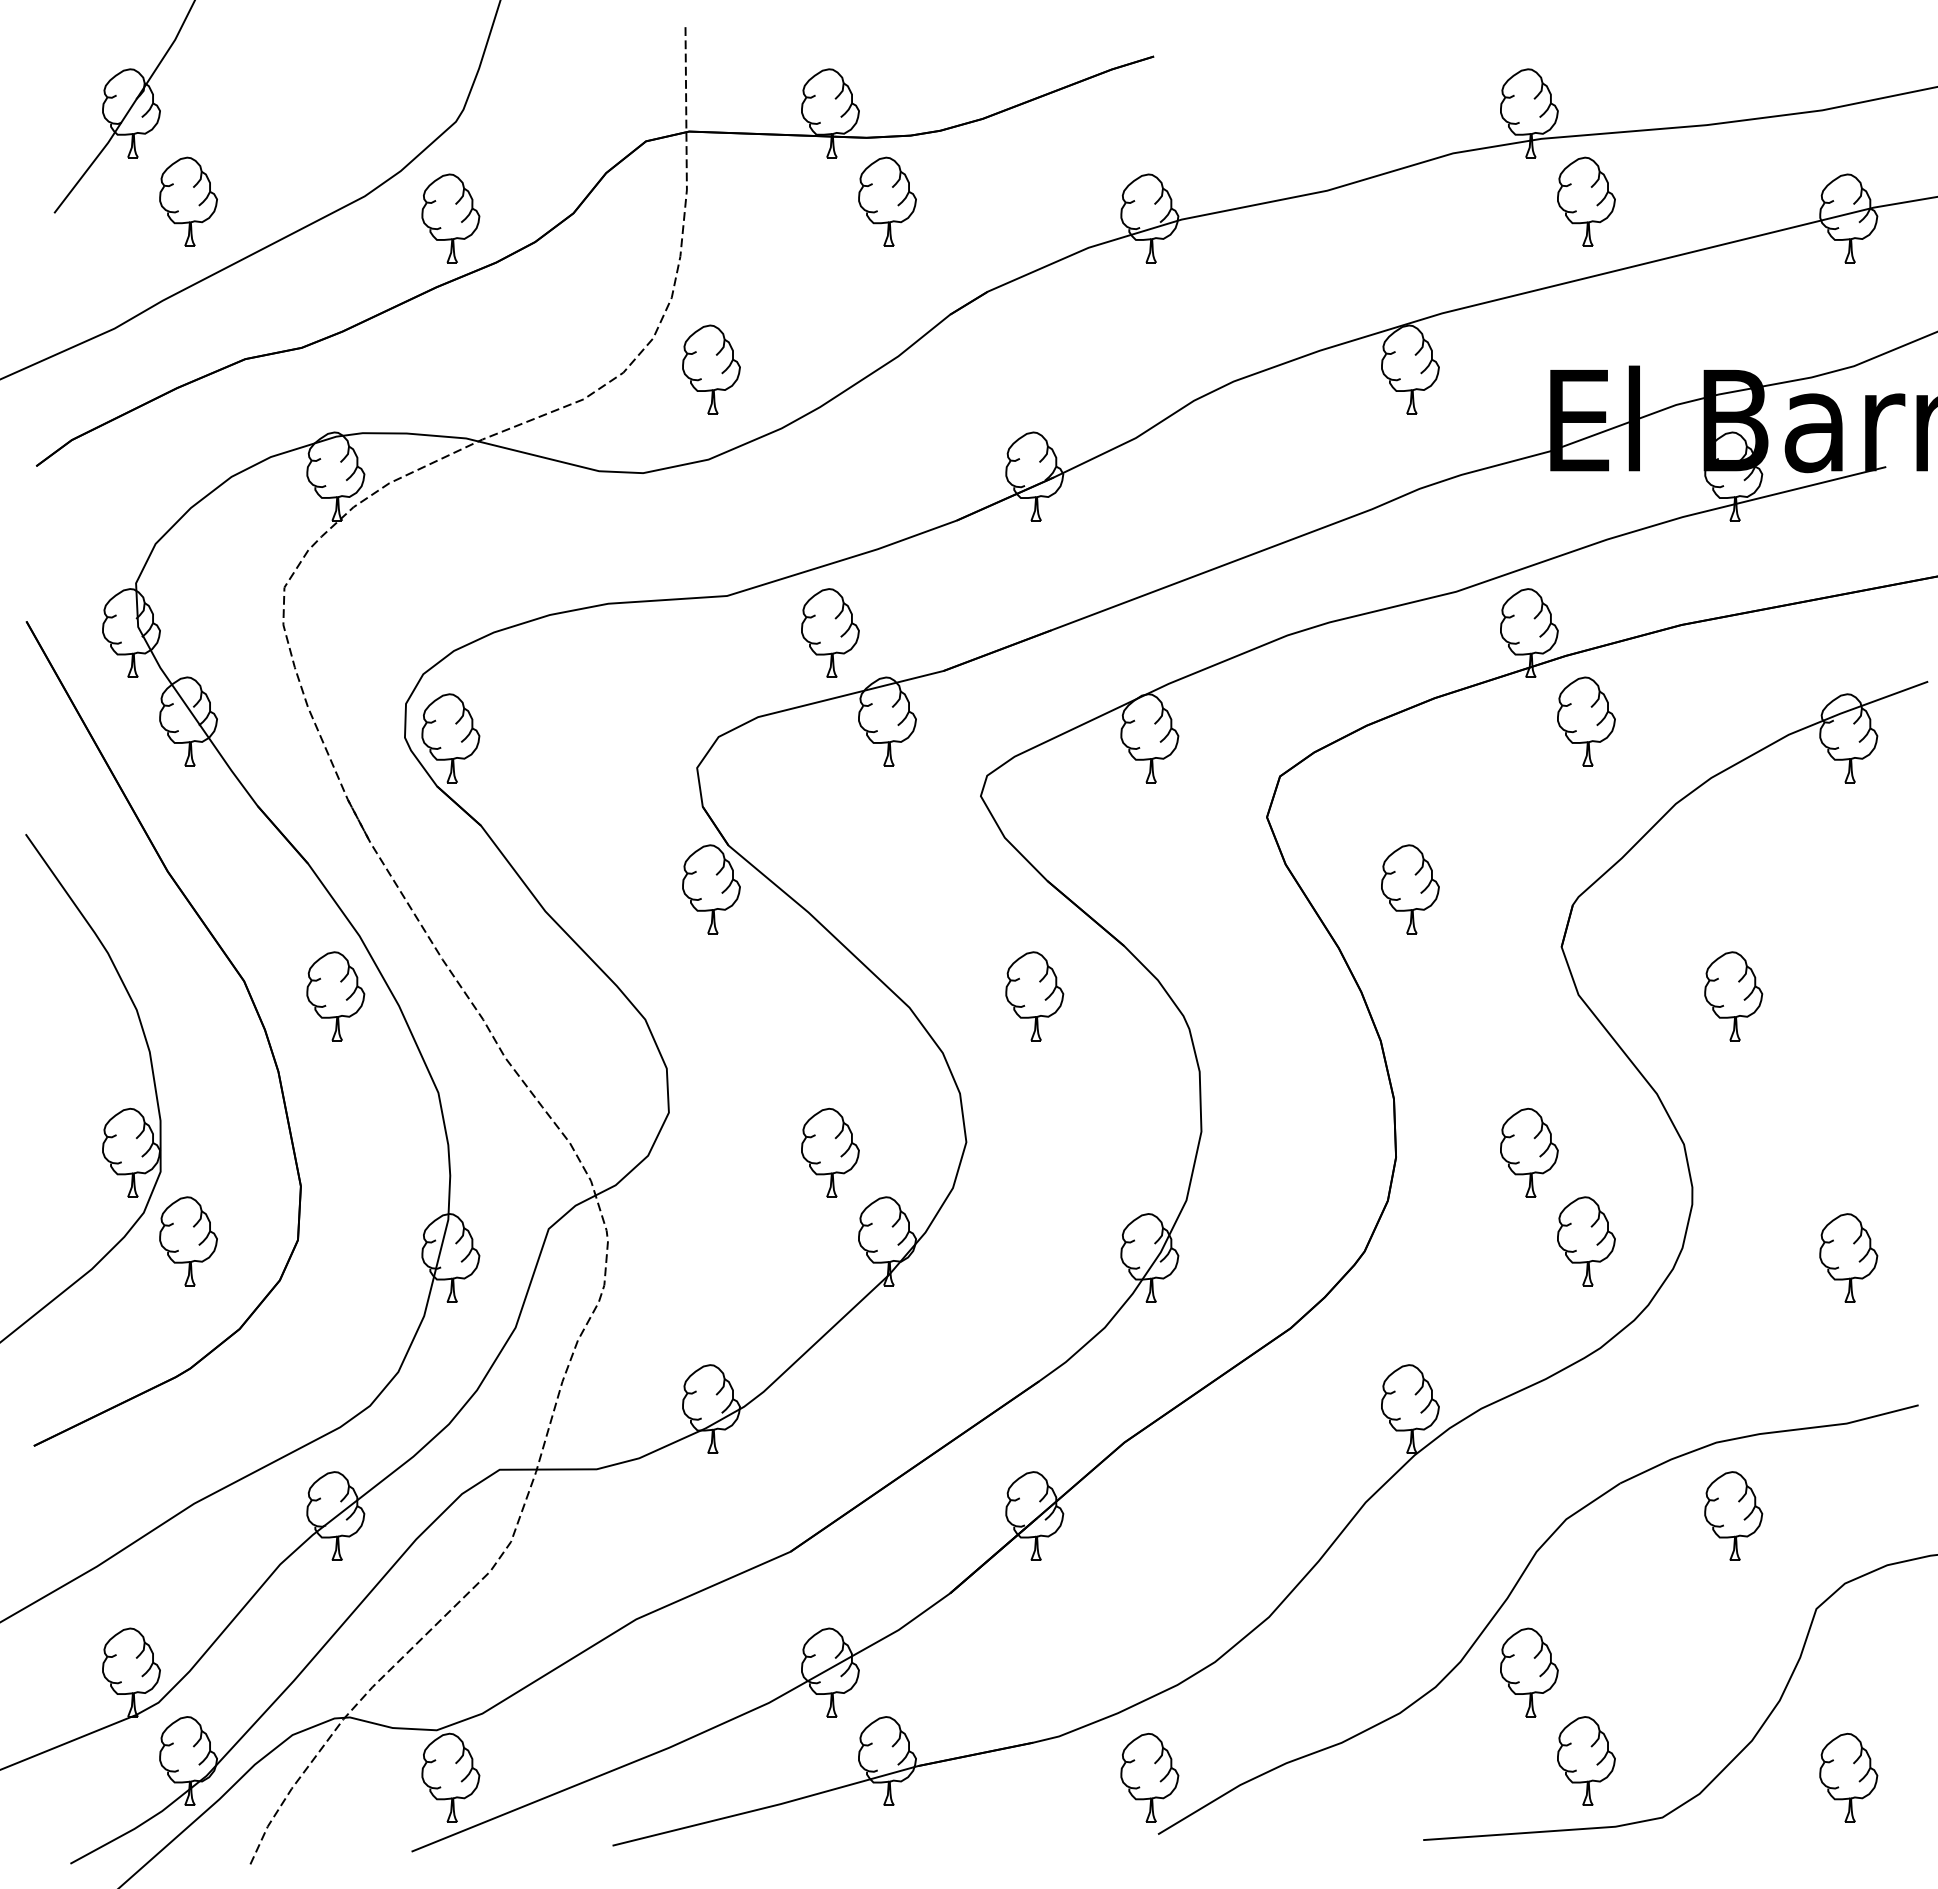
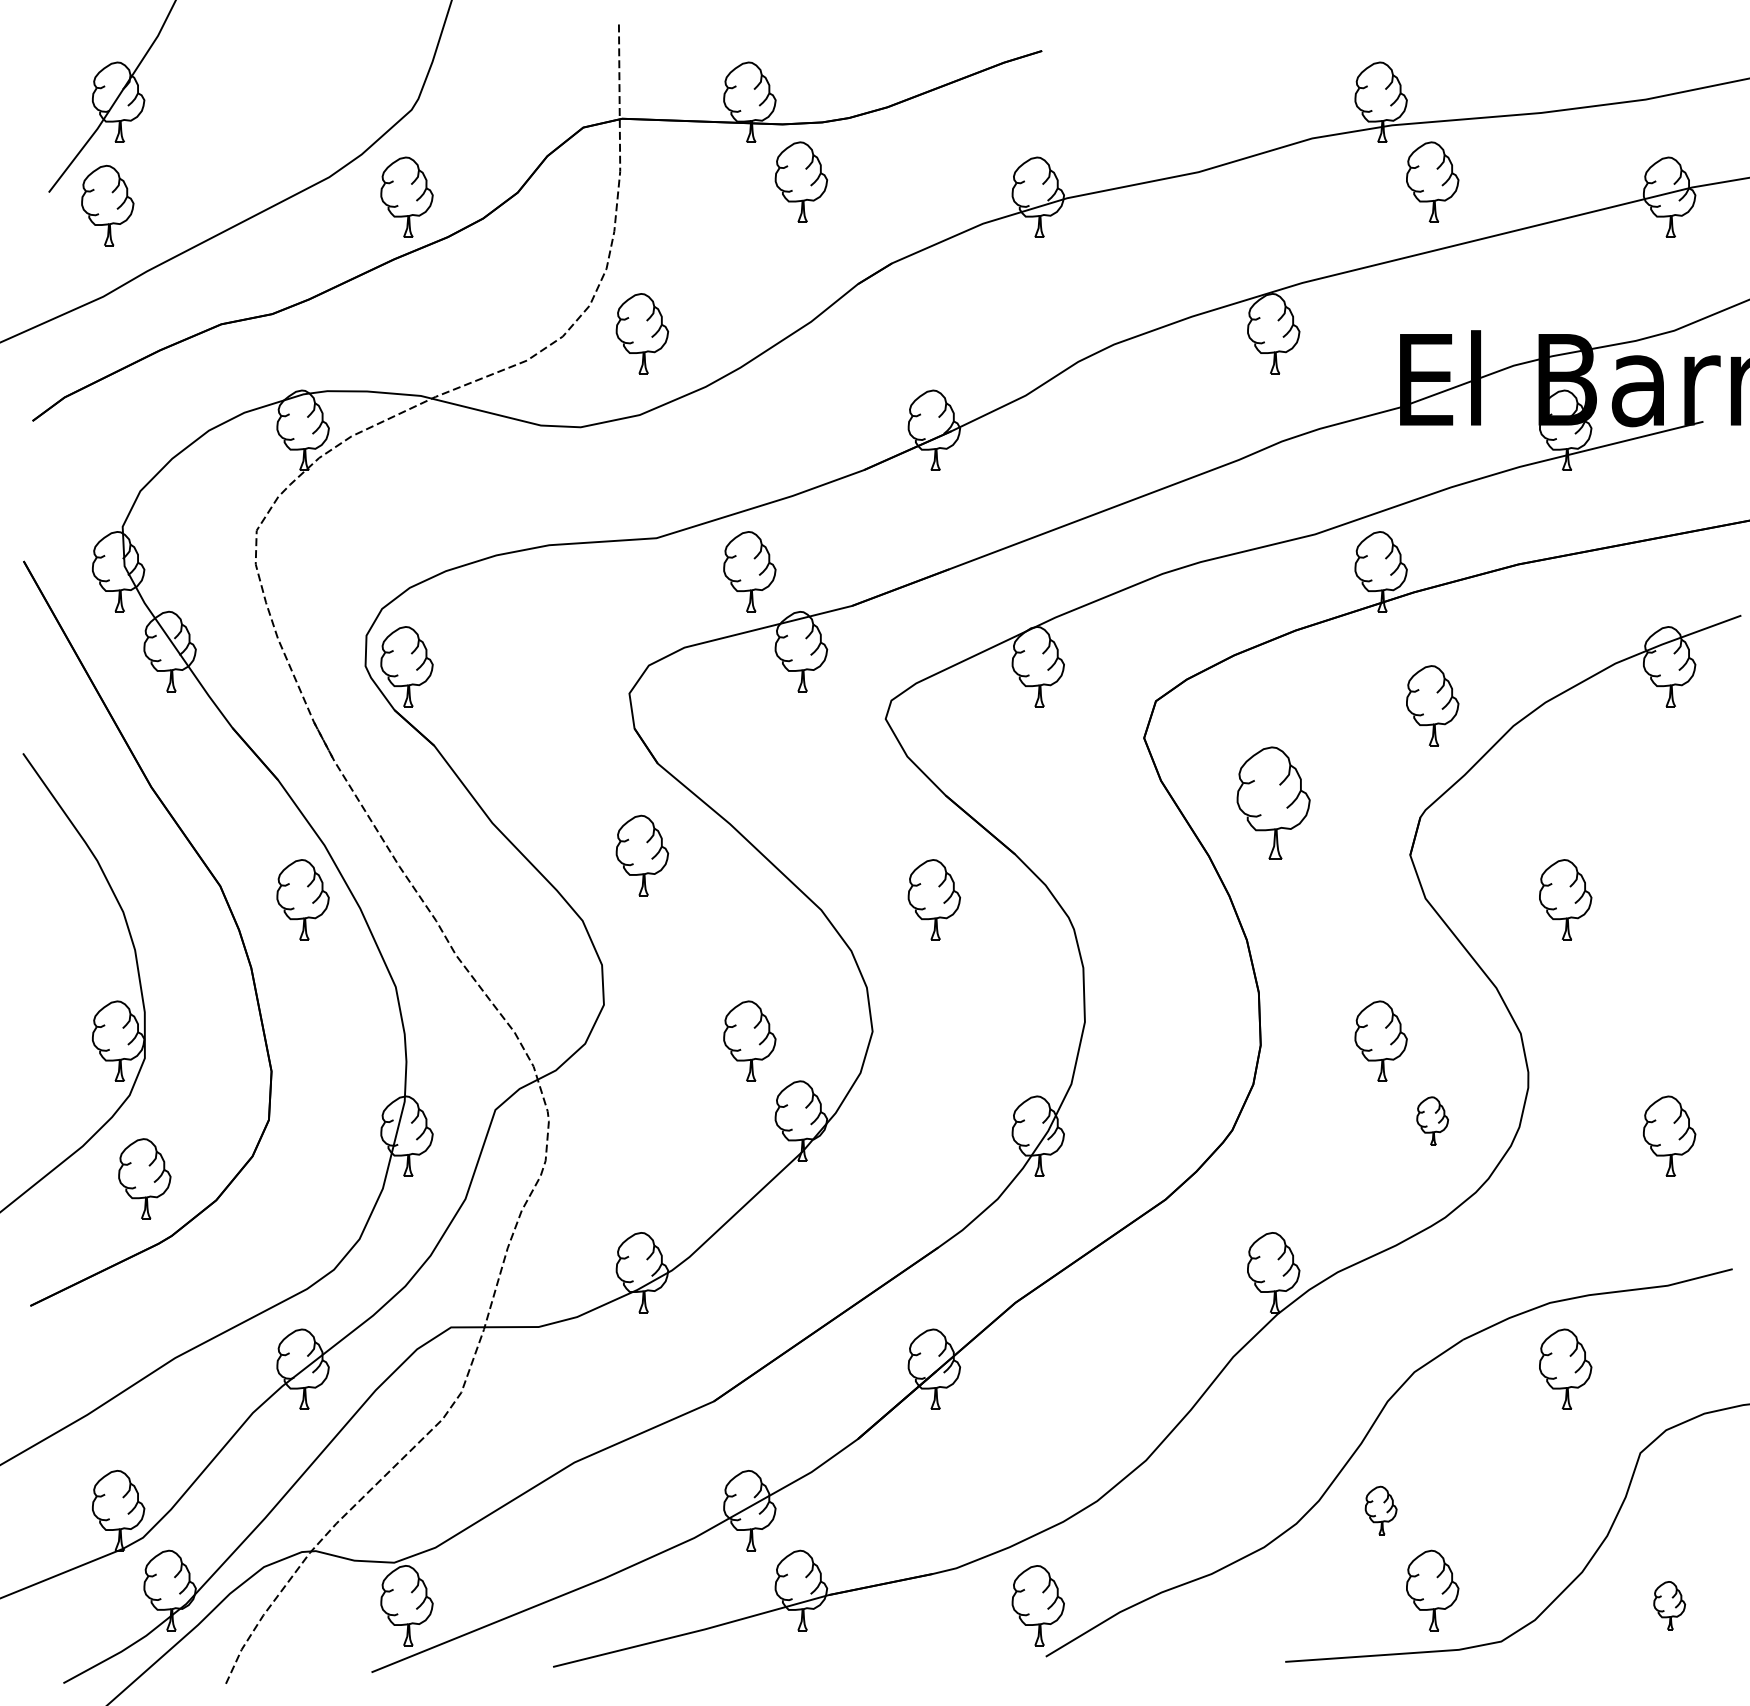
part: (188, 201) -> (107, 205), moved
part: (1586, 721) -> (1432, 705), moved
part: (711, 889) -> (642, 855), moved
part: (1410, 889) -> (1273, 803), size x1.4
part: (188, 1241) -> (144, 1179), moved
part: (1586, 1241) -> (1432, 1121), size x0.6
part: (1529, 1672) -> (1381, 1510), size x0.6
part: (1848, 1777) -> (1669, 1605), size x0.6

